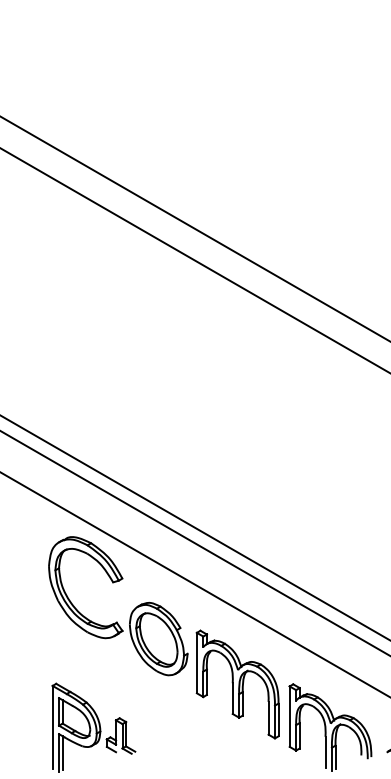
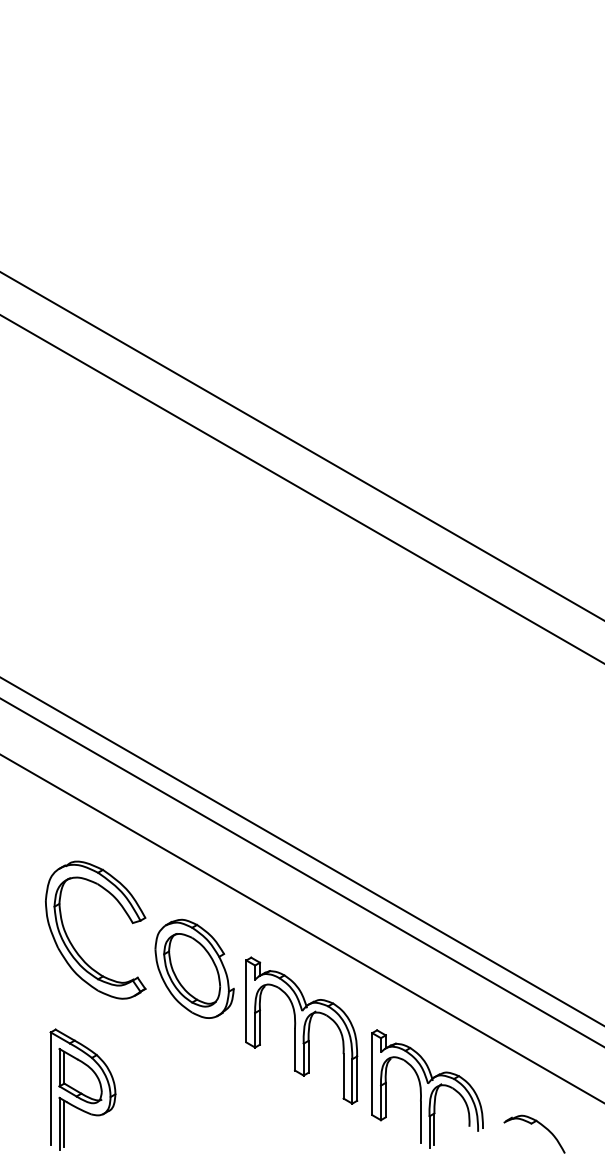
part: (69, 598) -> (73, 945), moved
part: (121, 736) -> (143, 1100), removed

